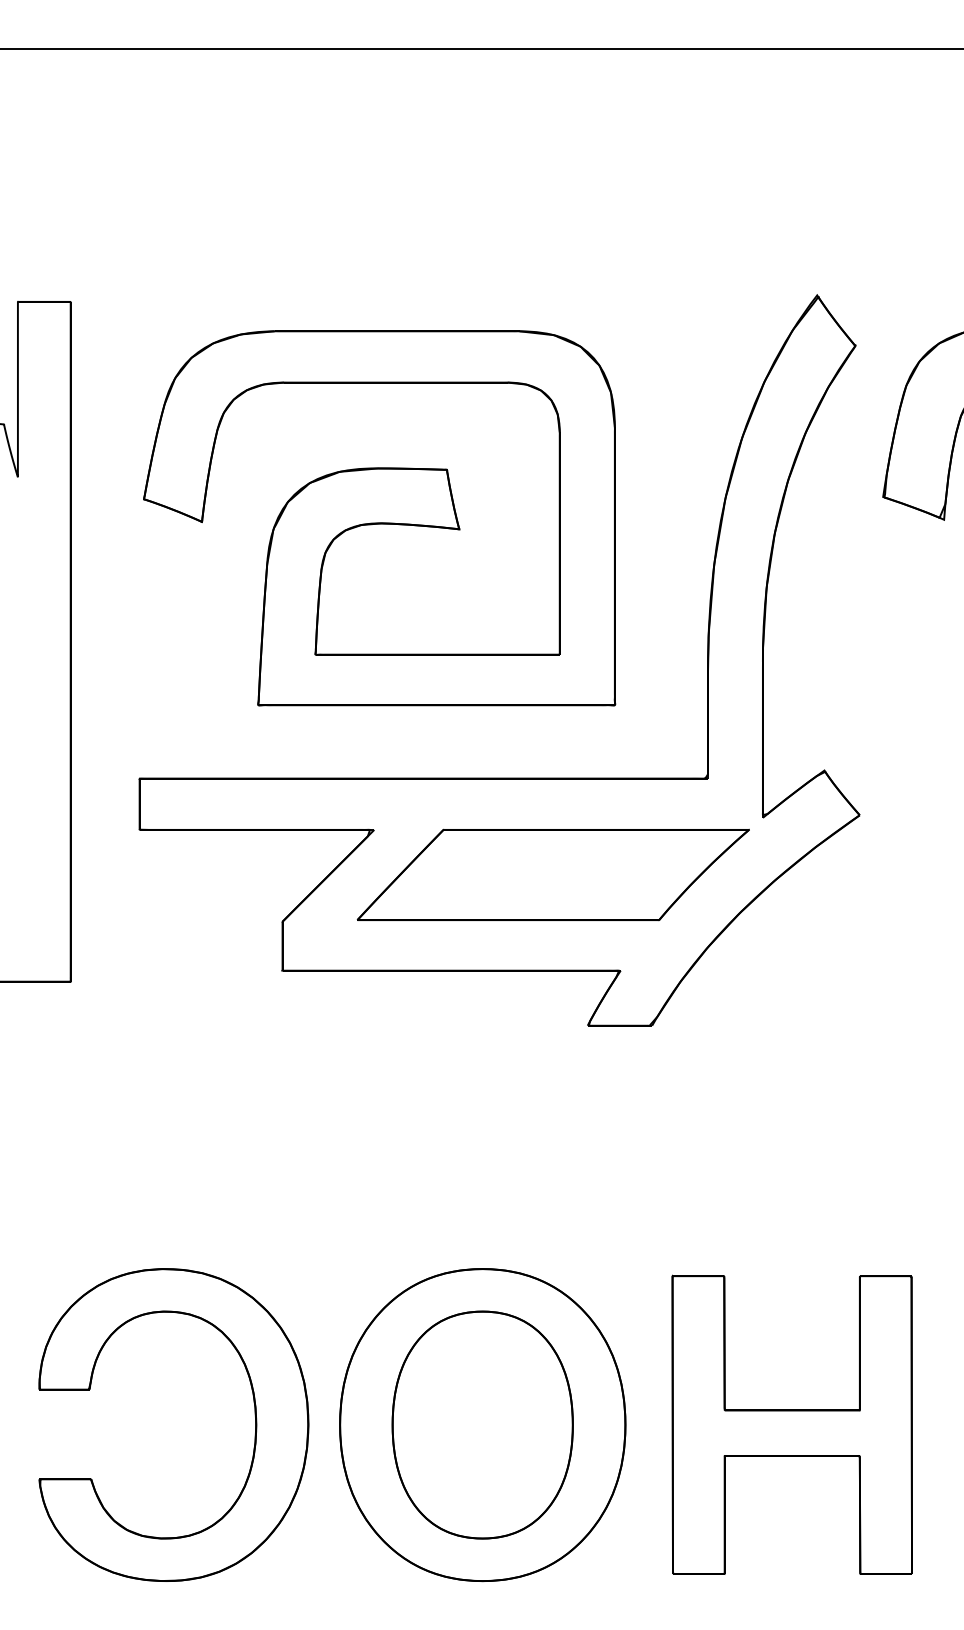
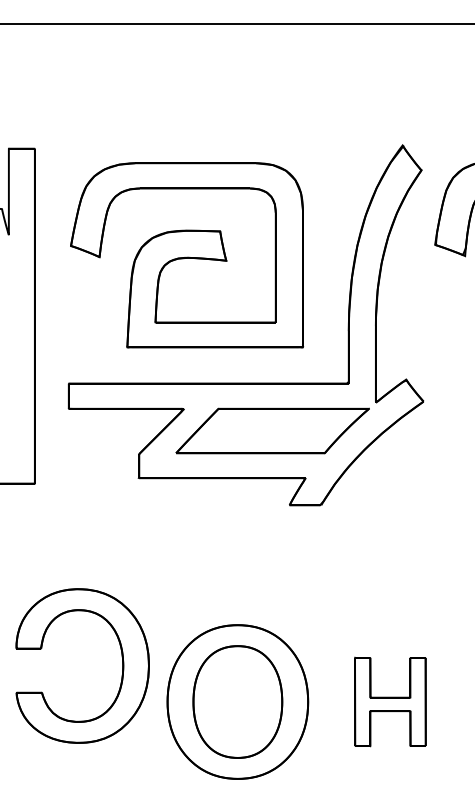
part: (254, 1423) -> (122, 665), moved
part: (792, 1423) -> (390, 701), size x0.6

